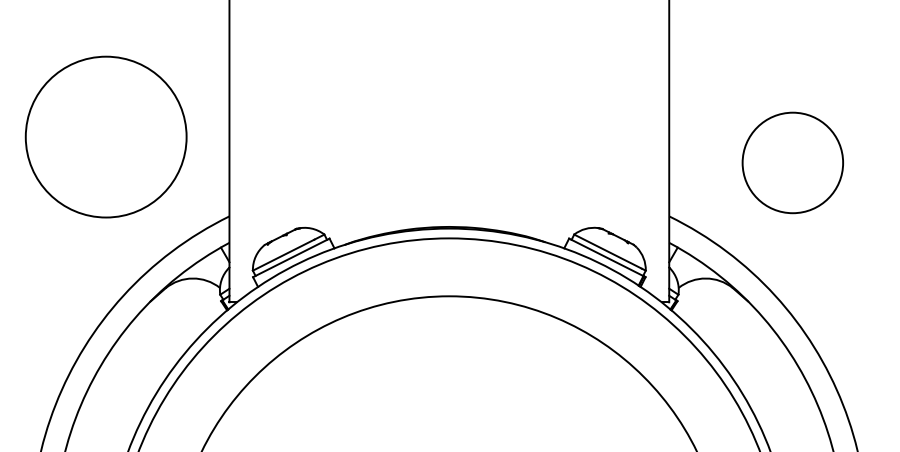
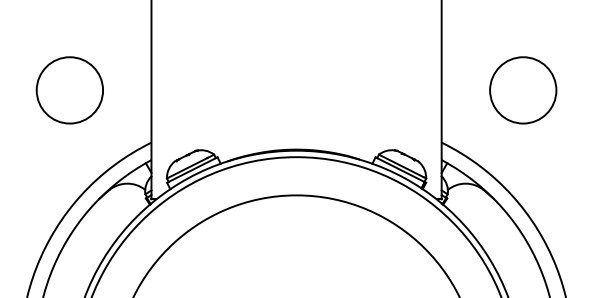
circle: (105, 137) -> (69, 90), size x0.62
circle: (793, 163) -> (523, 90), moved

